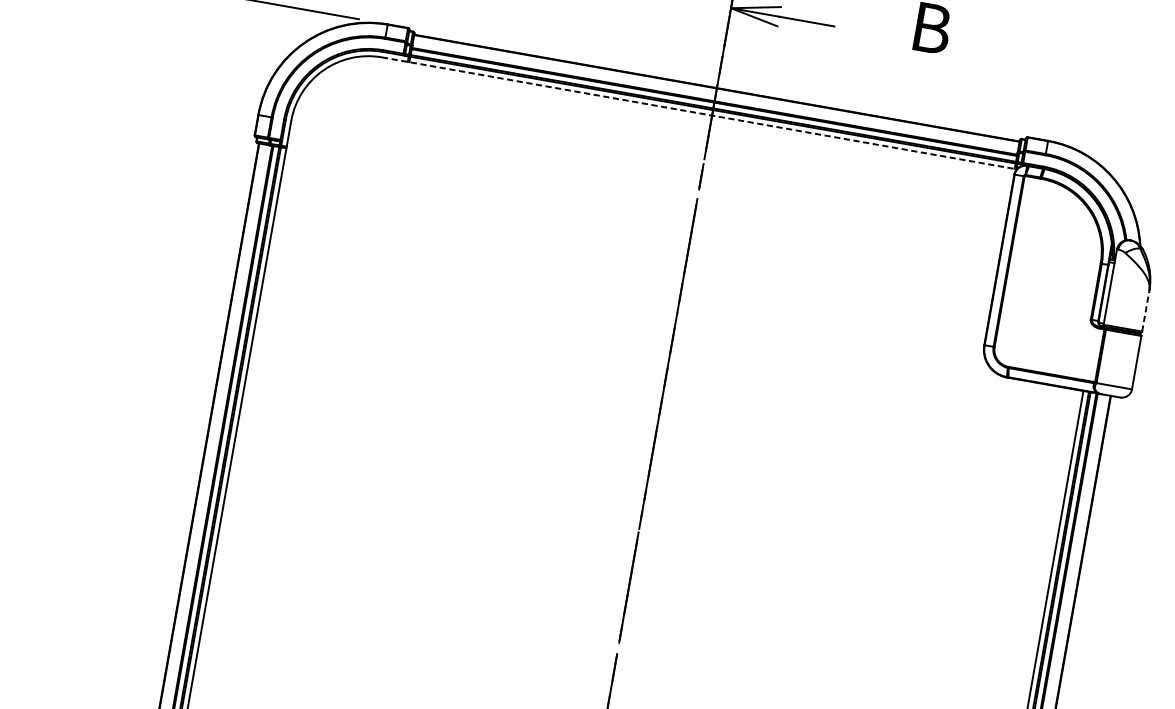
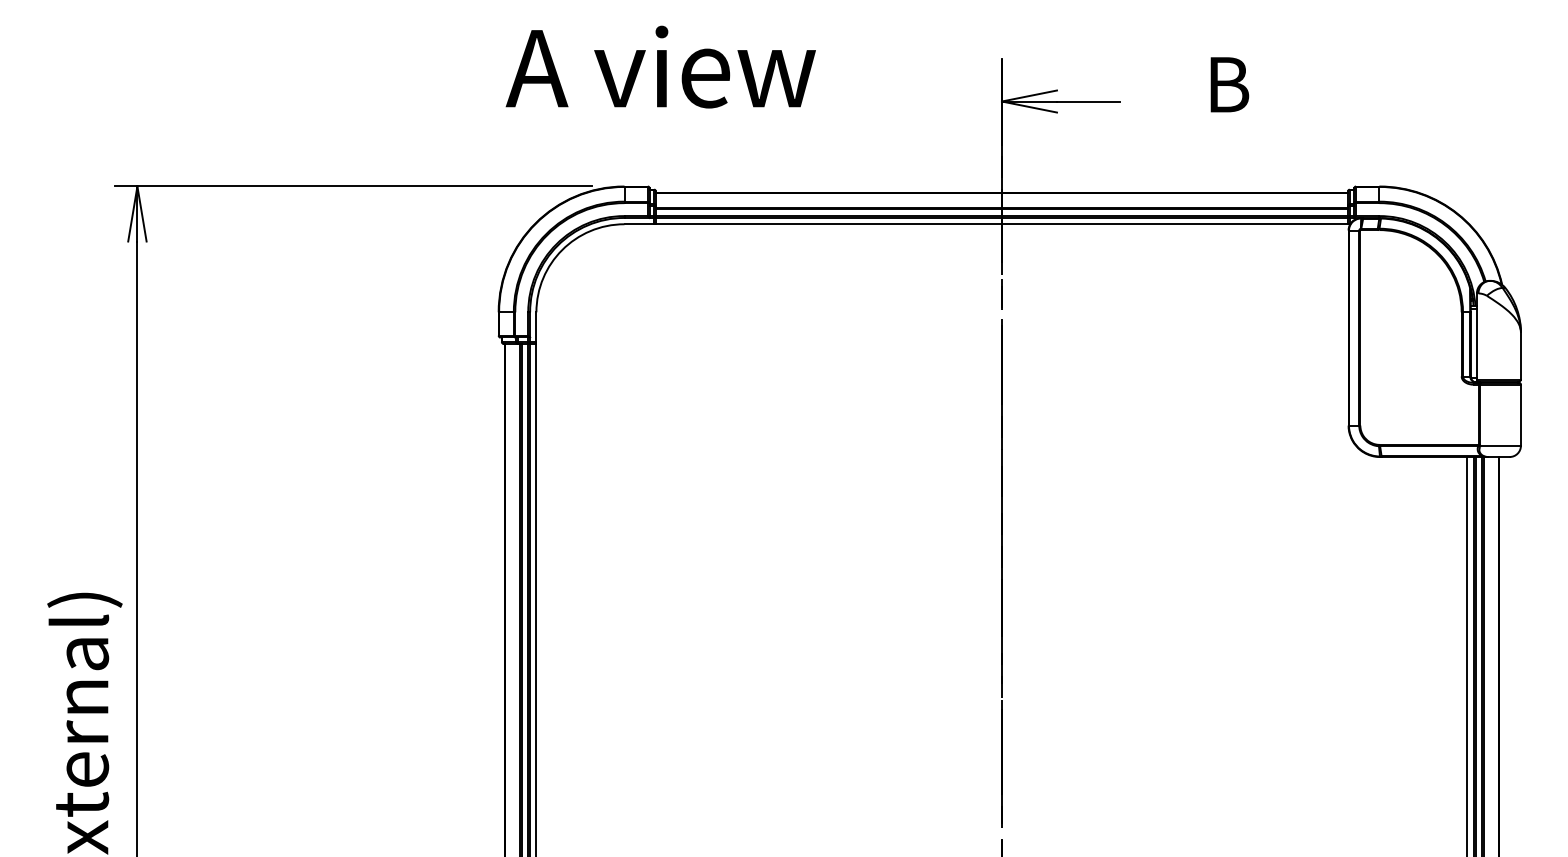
line: (699, 113) -> (987, 224), dashed -> solid
line: (1145, 310) -> (1520, 355), dashed -> solid

